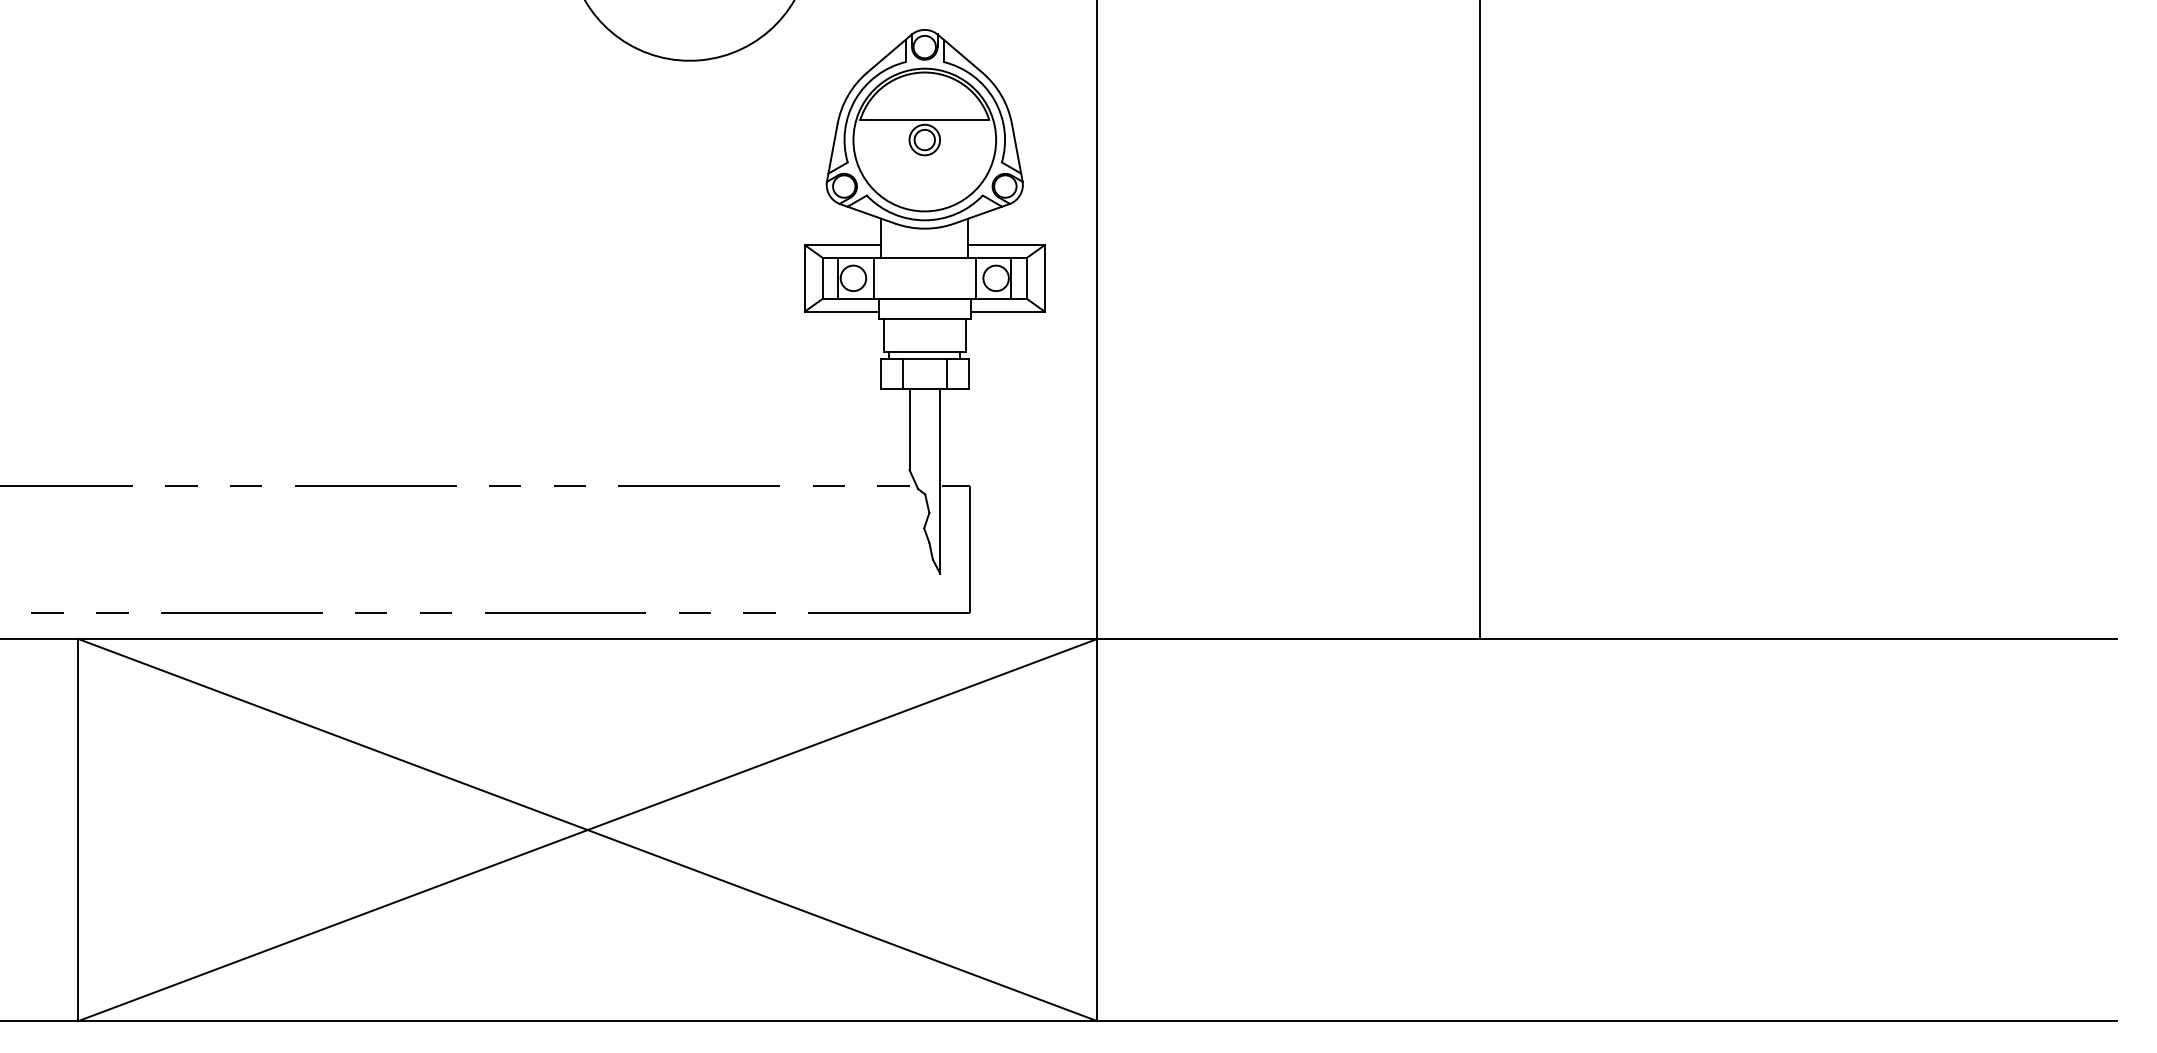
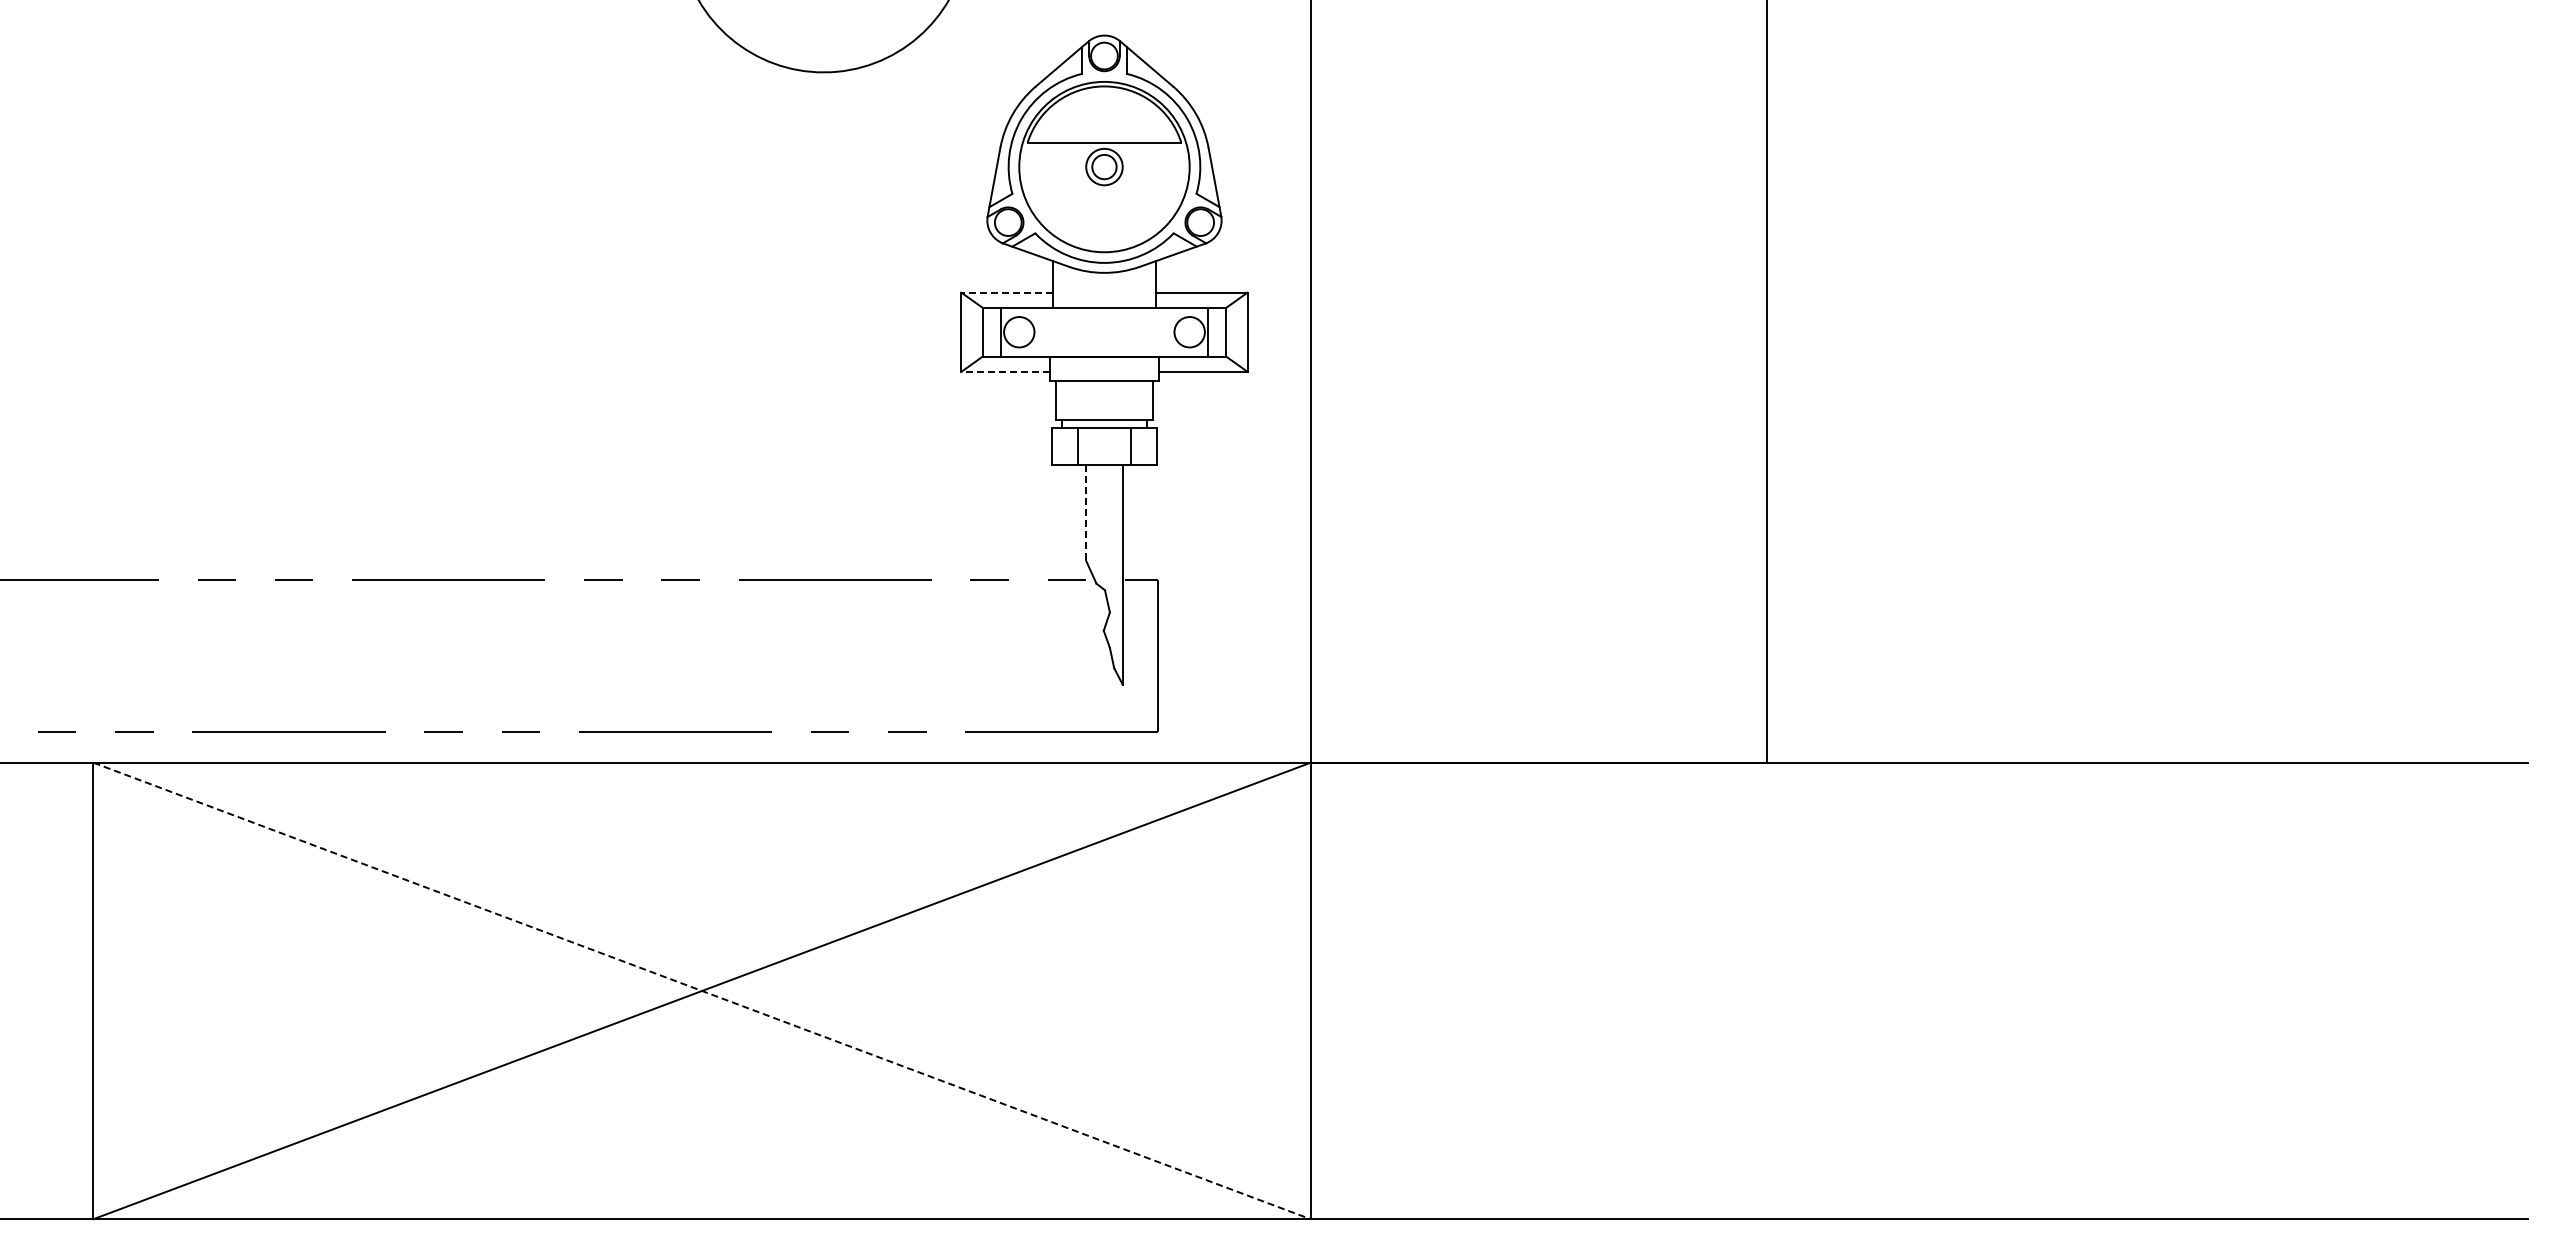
line: (843, 245) -> (1007, 292), solid -> dashed
line: (873, 277) -> (1043, 331), removed
line: (975, 277) -> (1165, 331), removed
line: (841, 311) -> (1005, 371), solid -> dashed
line: (909, 430) -> (1086, 513), solid -> dashed
line: (588, 829) -> (702, 990), solid -> dashed

